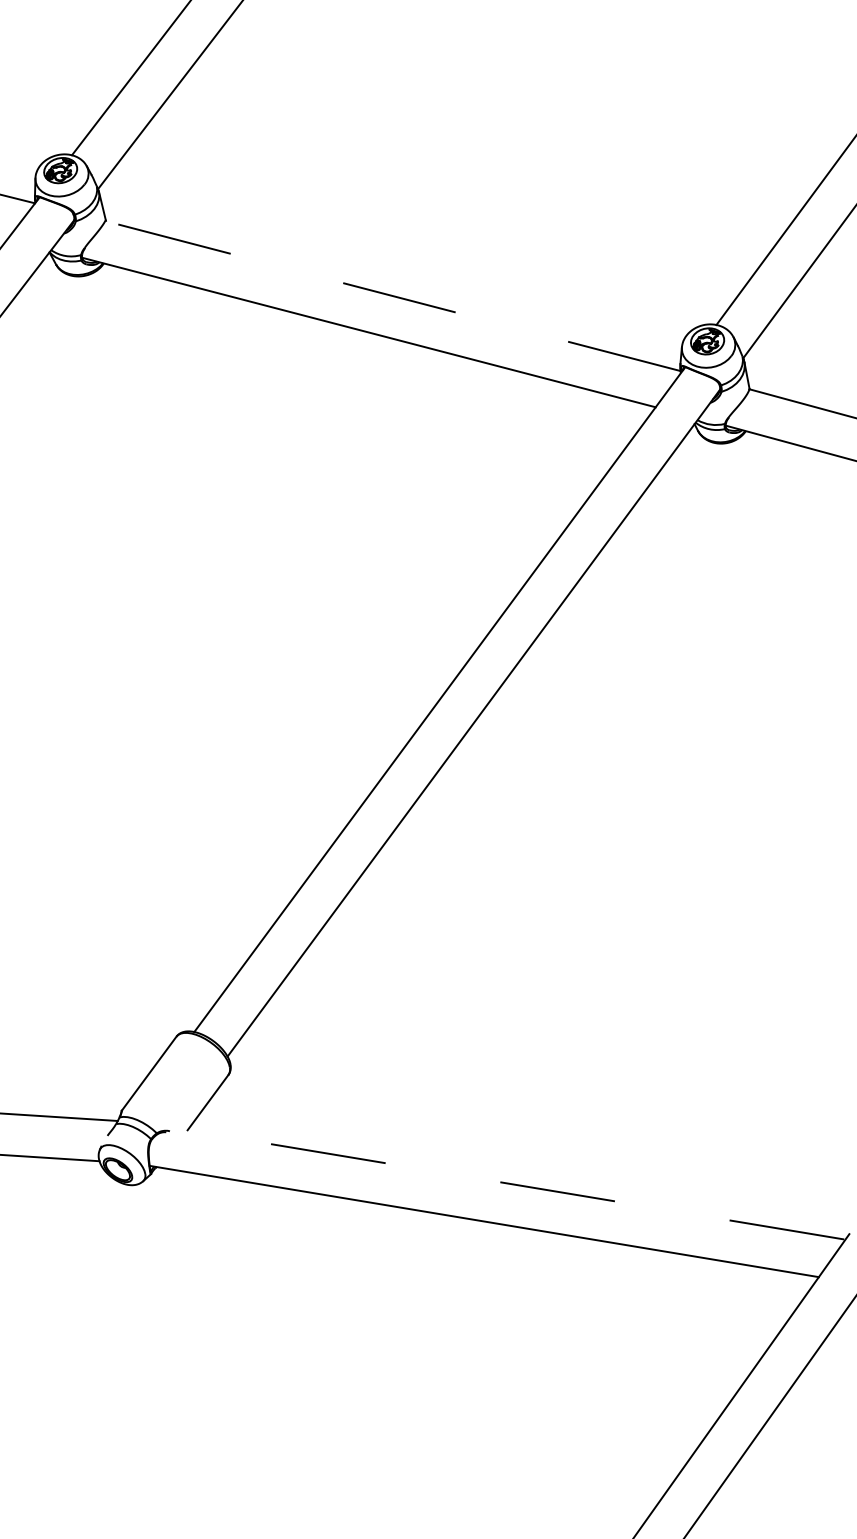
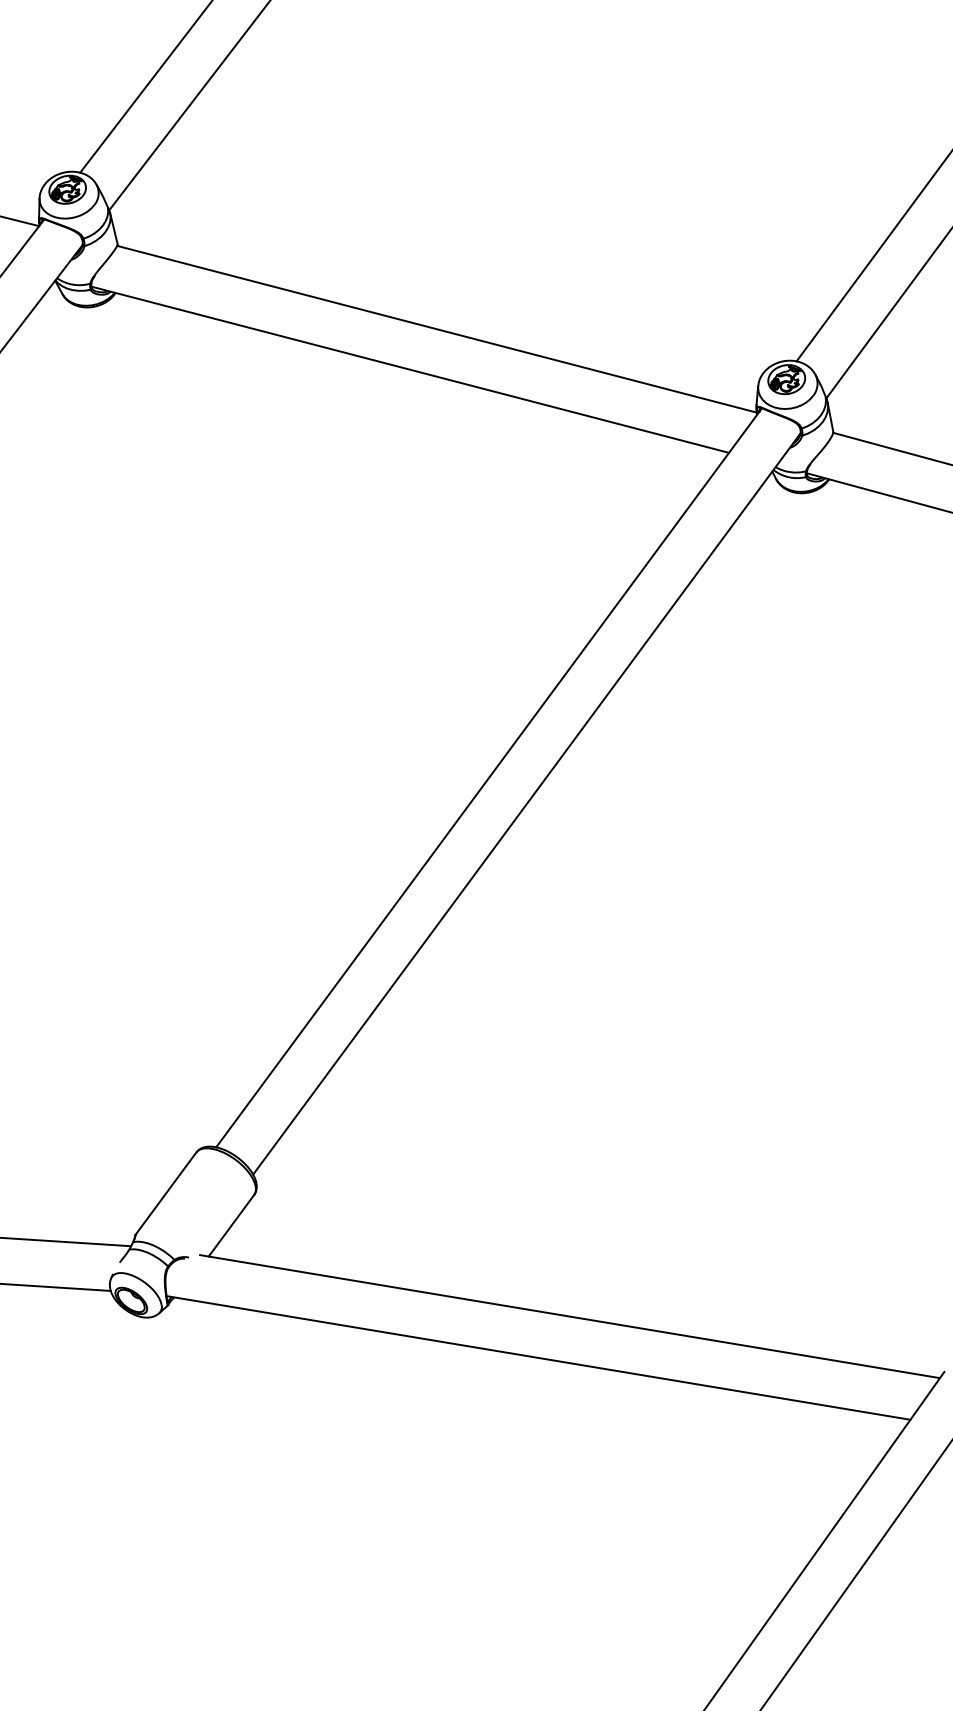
line: (392, 296) -> (436, 329), dashed -> solid
line: (511, 1184) -> (568, 1316), dashed -> solid

